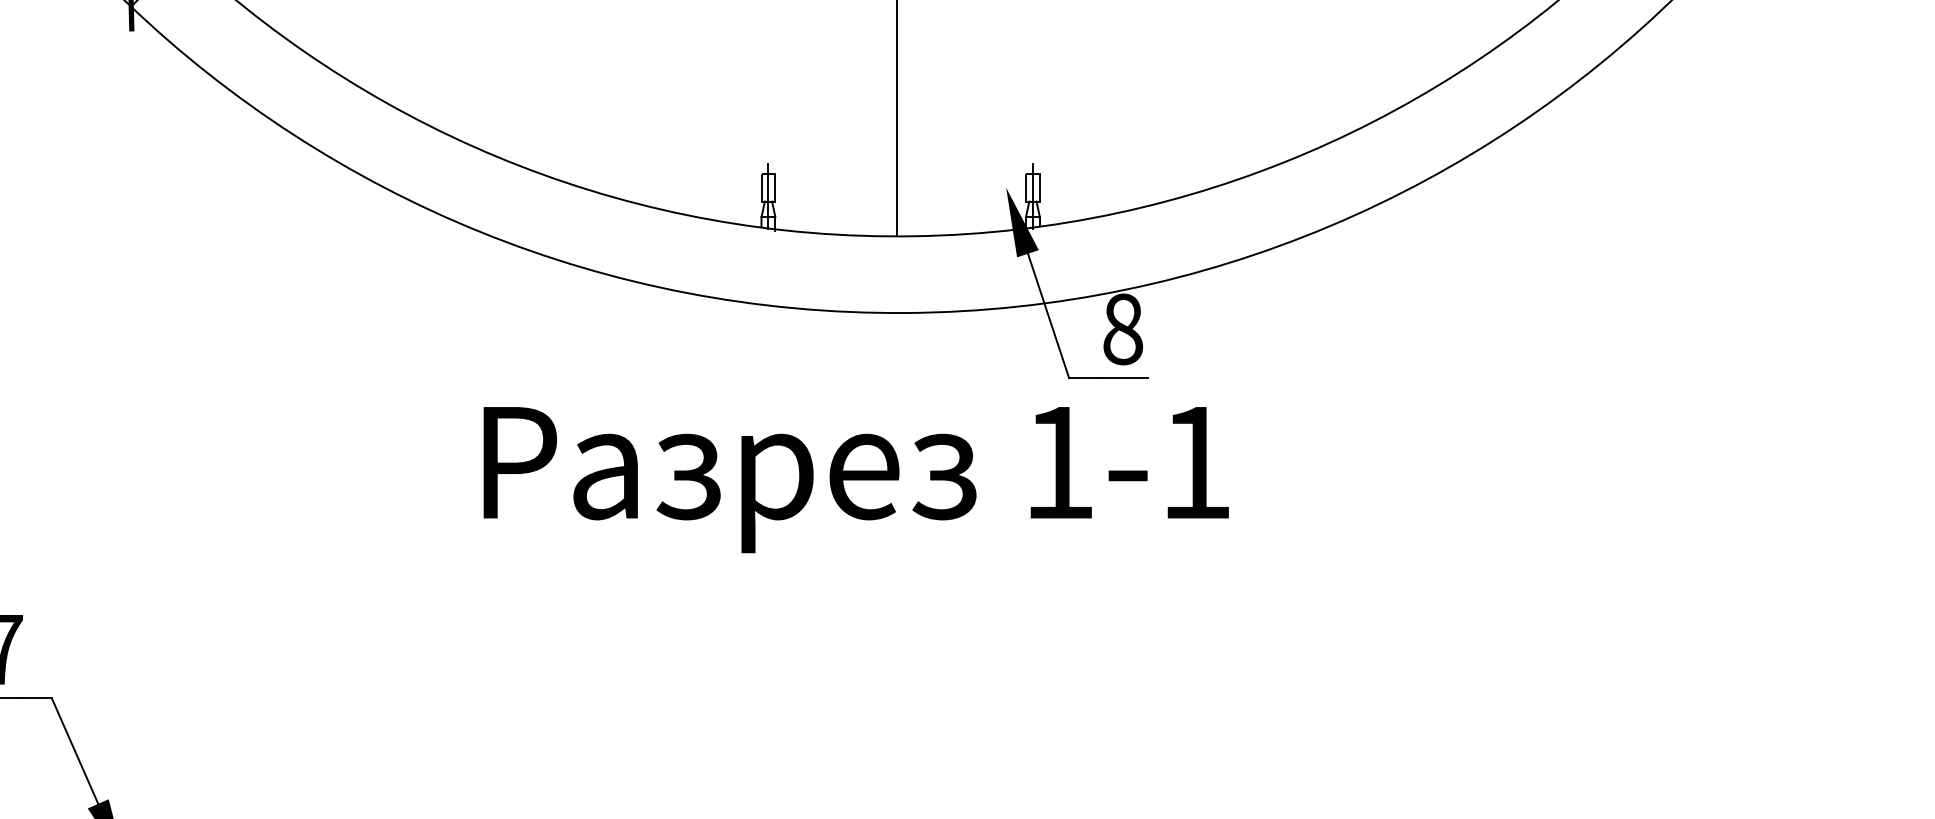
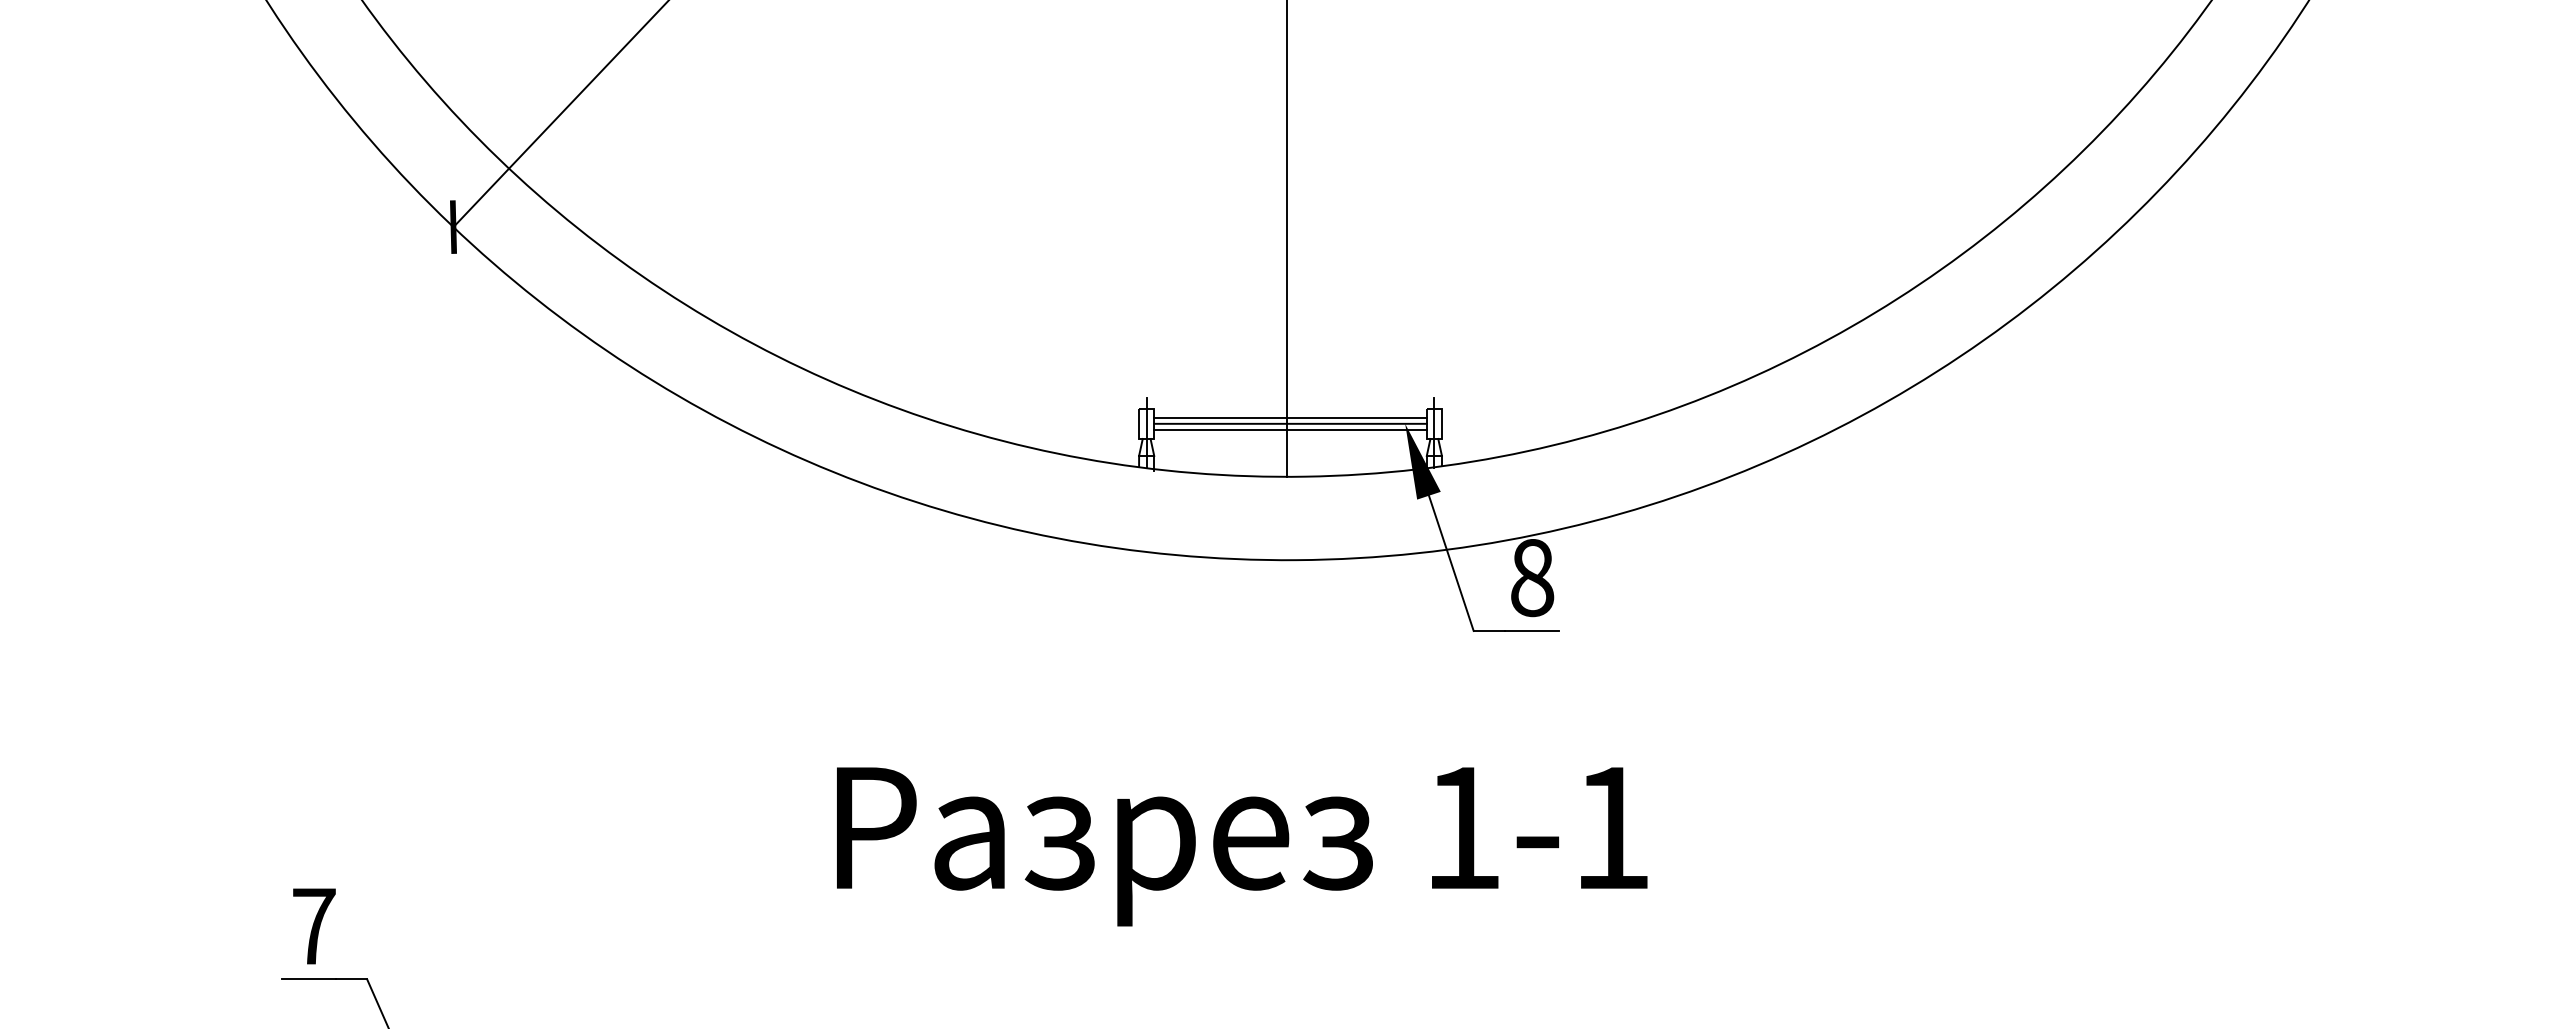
line: (900, 181) -> (1290, 417), added
line: (900, 187) -> (1290, 423), added
line: (900, 192) -> (1290, 429), added
text: (856, 479) -> (1242, 846), moved

